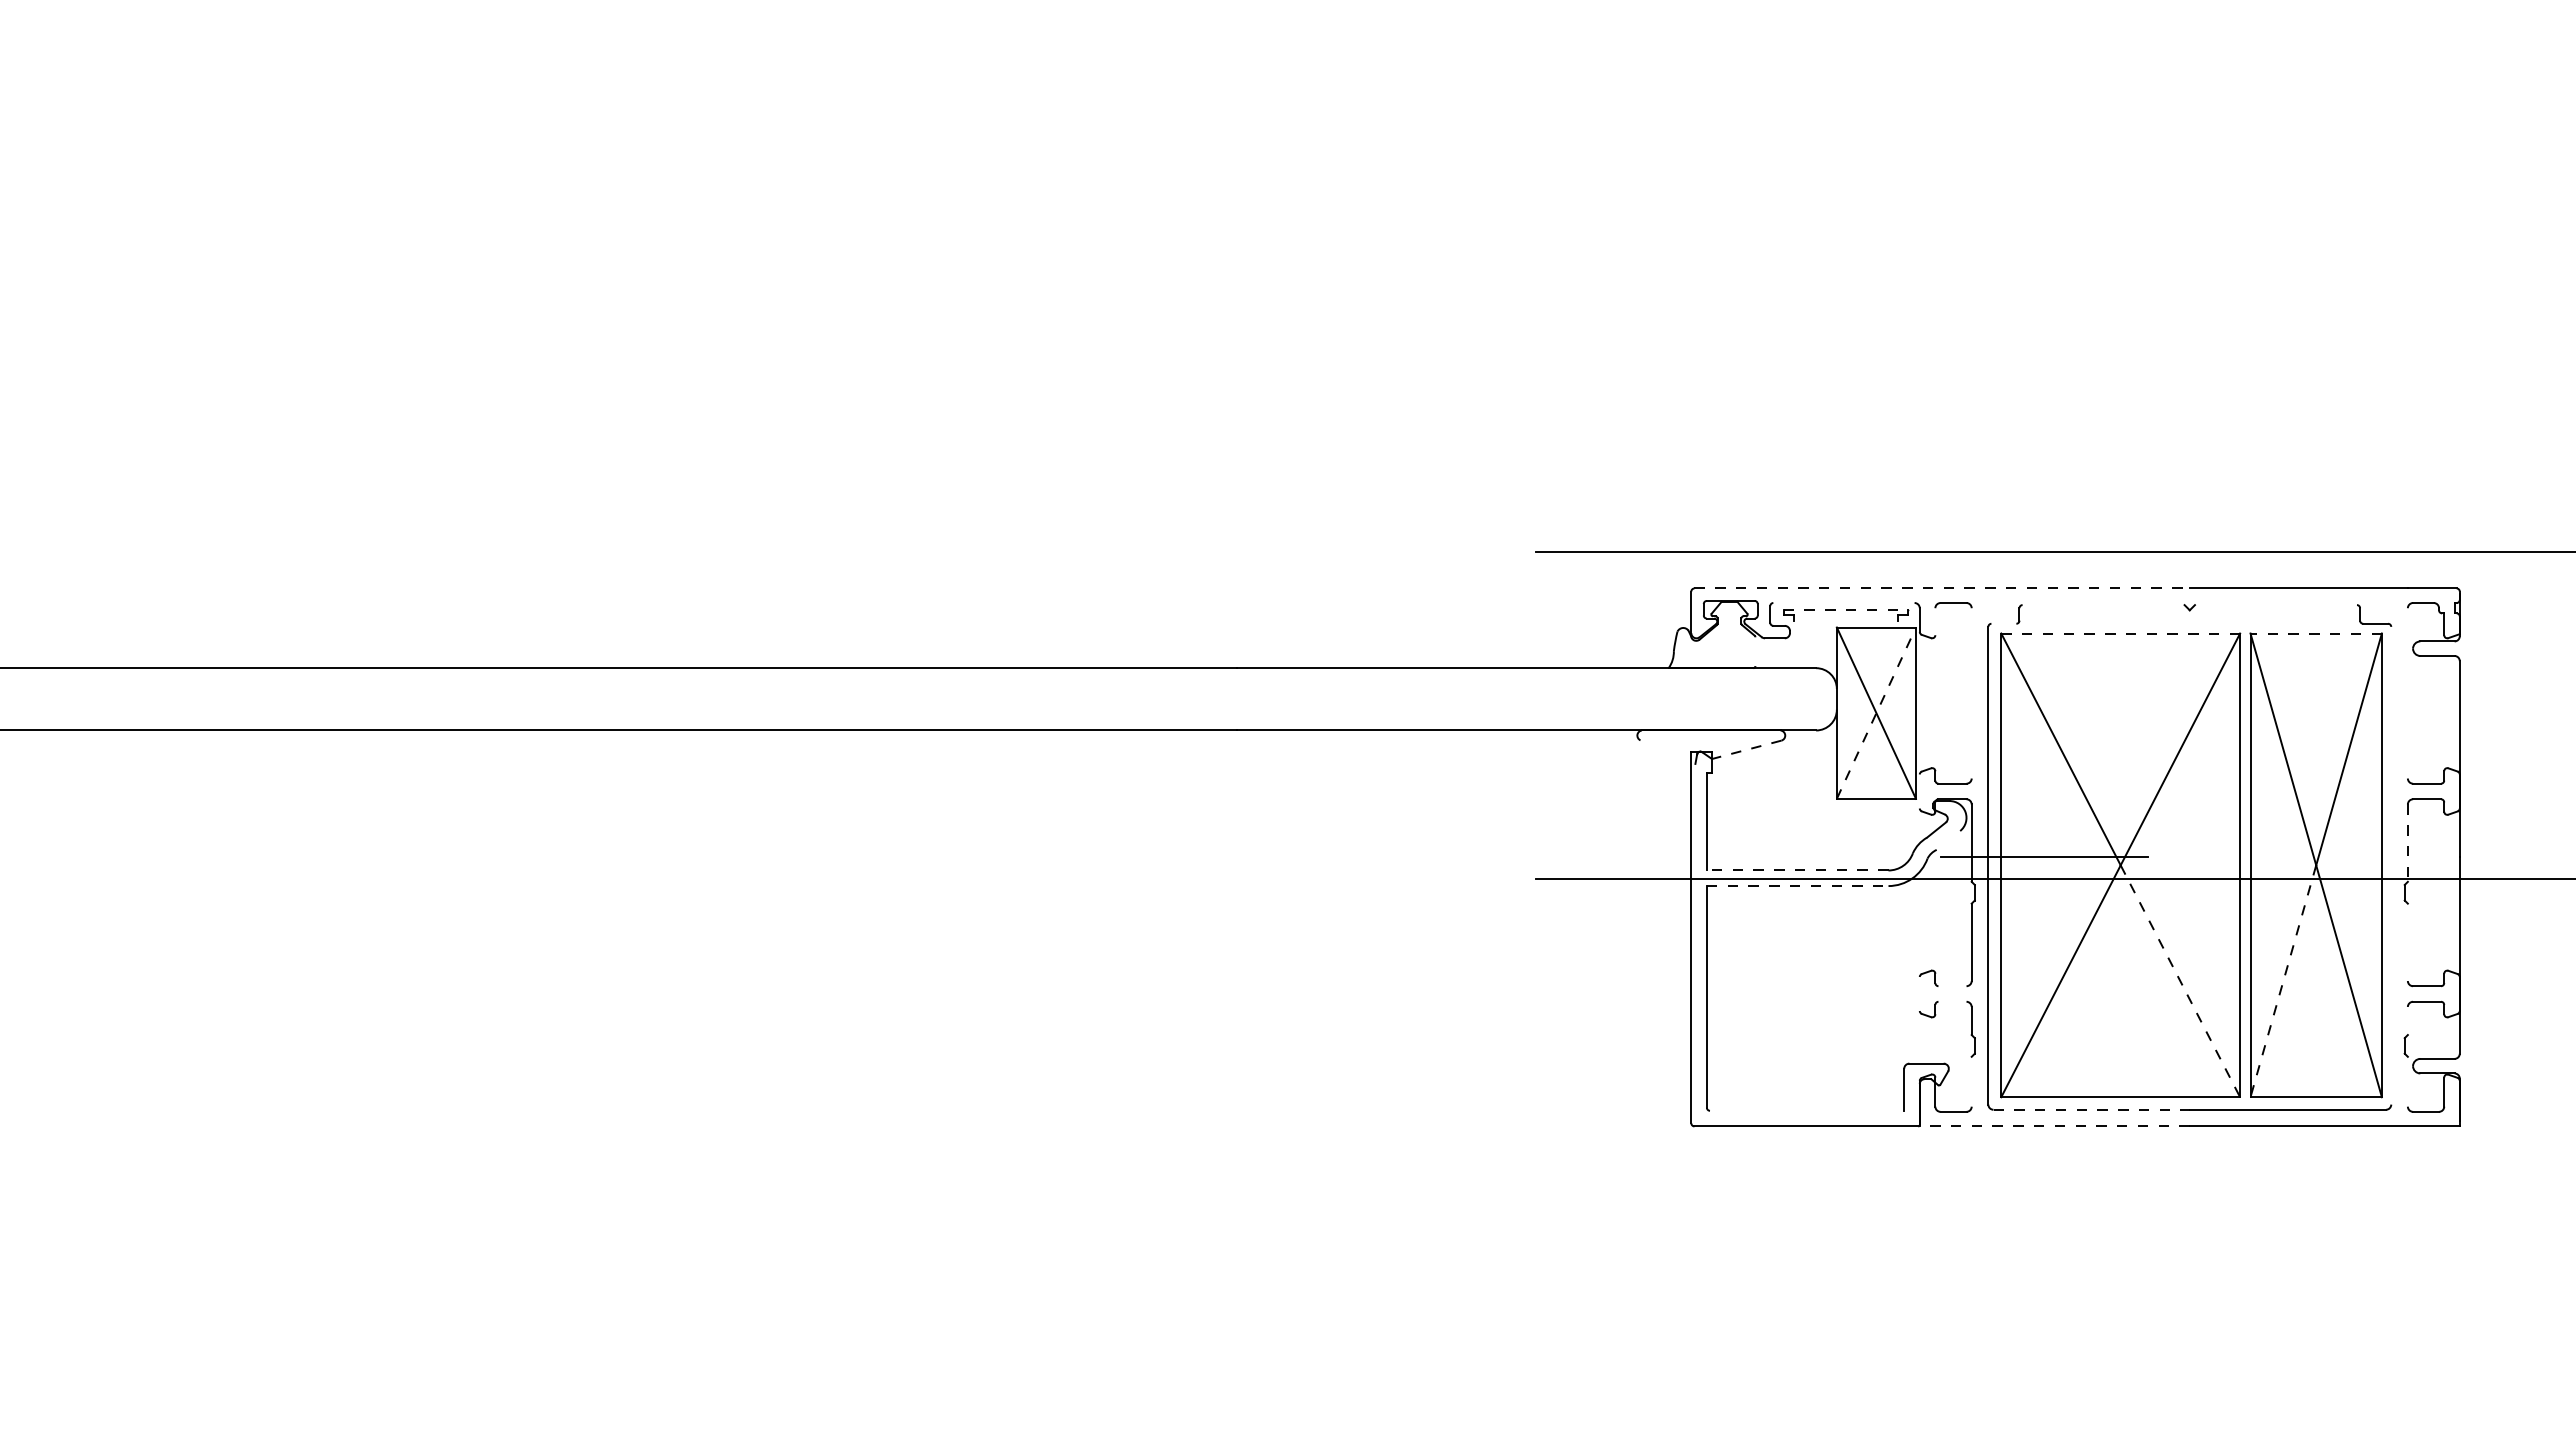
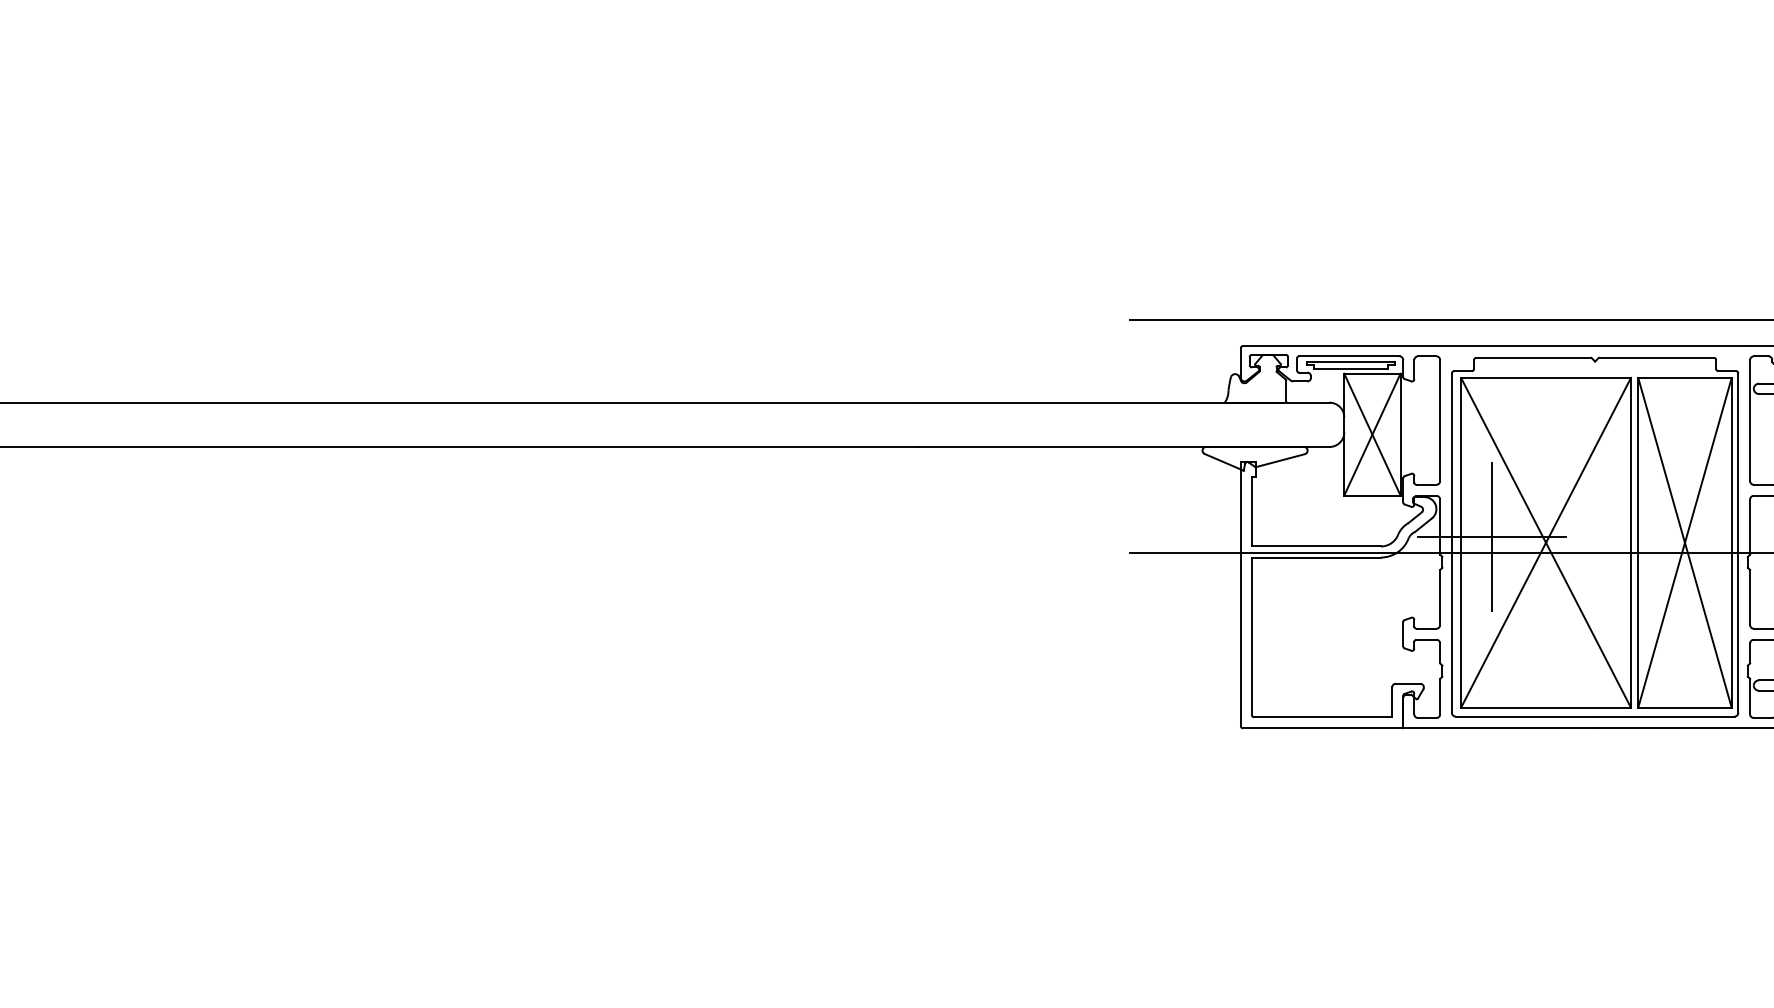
line: (1942, 588) -> (1419, 346), dashed -> solid
line: (1843, 603) -> (1349, 356), added
line: (2103, 605) -> (1533, 358), added
line: (2275, 605) -> (1656, 358), added
line: (1846, 610) -> (1351, 361), dashed -> solid
line: (1845, 620) -> (1350, 368), added
line: (1935, 621) -> (1414, 369), added
line: (2003, 623) -> (1462, 370), added
line: (2120, 633) -> (1545, 378), dashed -> solid
line: (2316, 633) -> (1685, 378), dashed -> solid
line: (1755, 651) -> (1286, 390), added
line: (1971, 693) -> (1439, 420), added
line: (2407, 693) -> (1749, 420), added
line: (1876, 712) -> (1372, 434), dashed -> solid
line: (1746, 749) -> (1280, 460), dashed -> solid
line: (1667, 751) -> (1223, 461), added
line: (1919, 791) -> (1403, 490), added
line: (1948, 840) -> (1423, 525), added
line: (2407, 843) -> (1749, 527), dashed -> solid
line: (2044, 857) -> (1491, 537), added
line: (2391, 865) -> (1738, 542), added
line: (1797, 870) -> (1316, 546), dashed -> solid
line: (1797, 886) -> (1316, 557), dashed -> solid
line: (2407, 942) -> (1749, 597), added
line: (2180, 981) -> (1588, 625), dashed -> solid
line: (2283, 981) -> (1661, 625), dashed -> solid
line: (1952, 986) -> (1426, 628), added
line: (1919, 994) -> (1403, 634), added
line: (1952, 1001) -> (1426, 639), added
line: (2407, 1020) -> (1749, 653), added
line: (1971, 1081) -> (1439, 696), added
line: (2407, 1081) -> (1749, 696), added
line: (2092, 1109) -> (1525, 716), dashed -> solid
line: (1807, 1110) -> (1323, 717), added
line: (2054, 1126) -> (1498, 728), dashed -> solid

